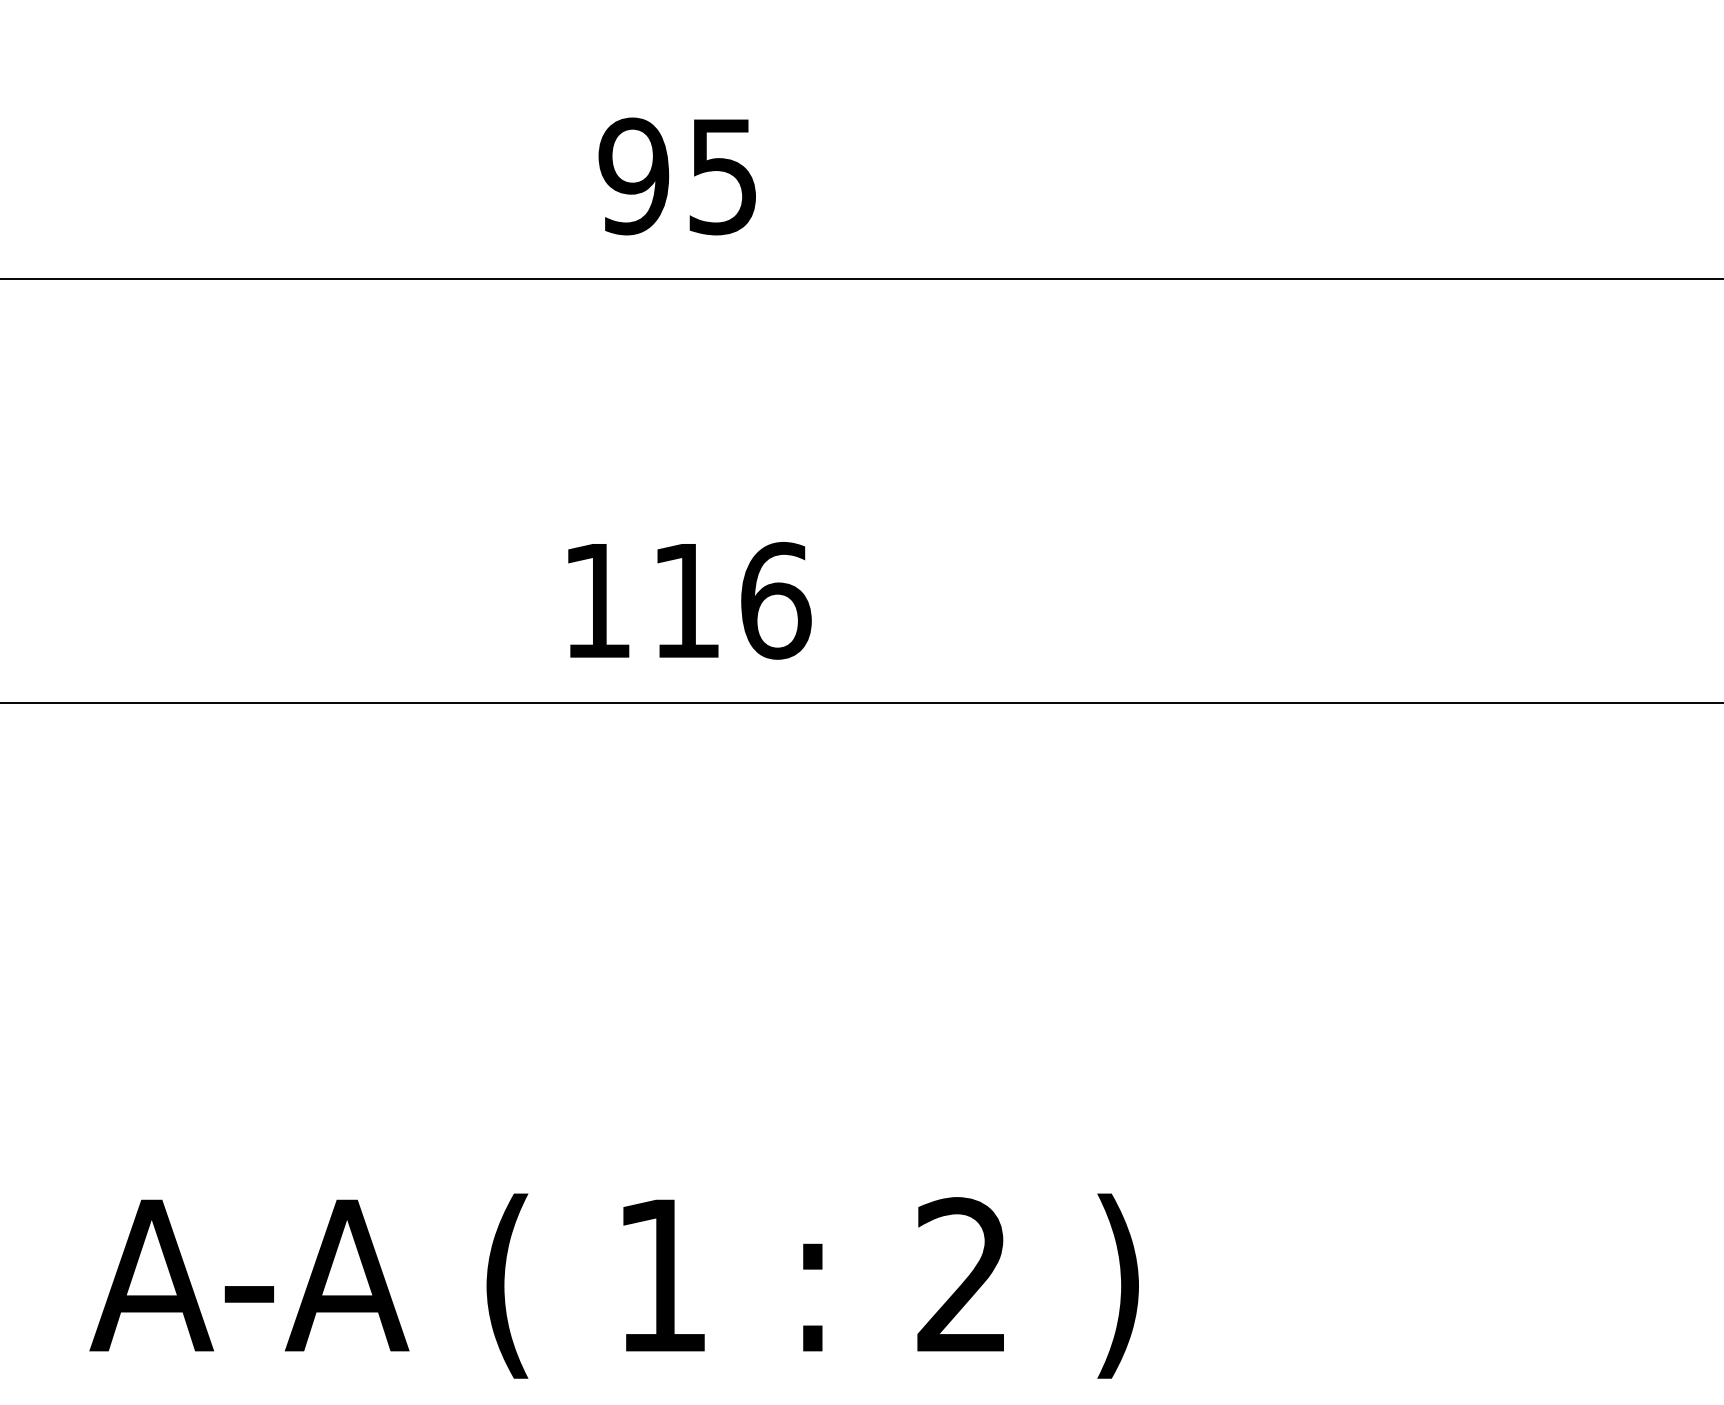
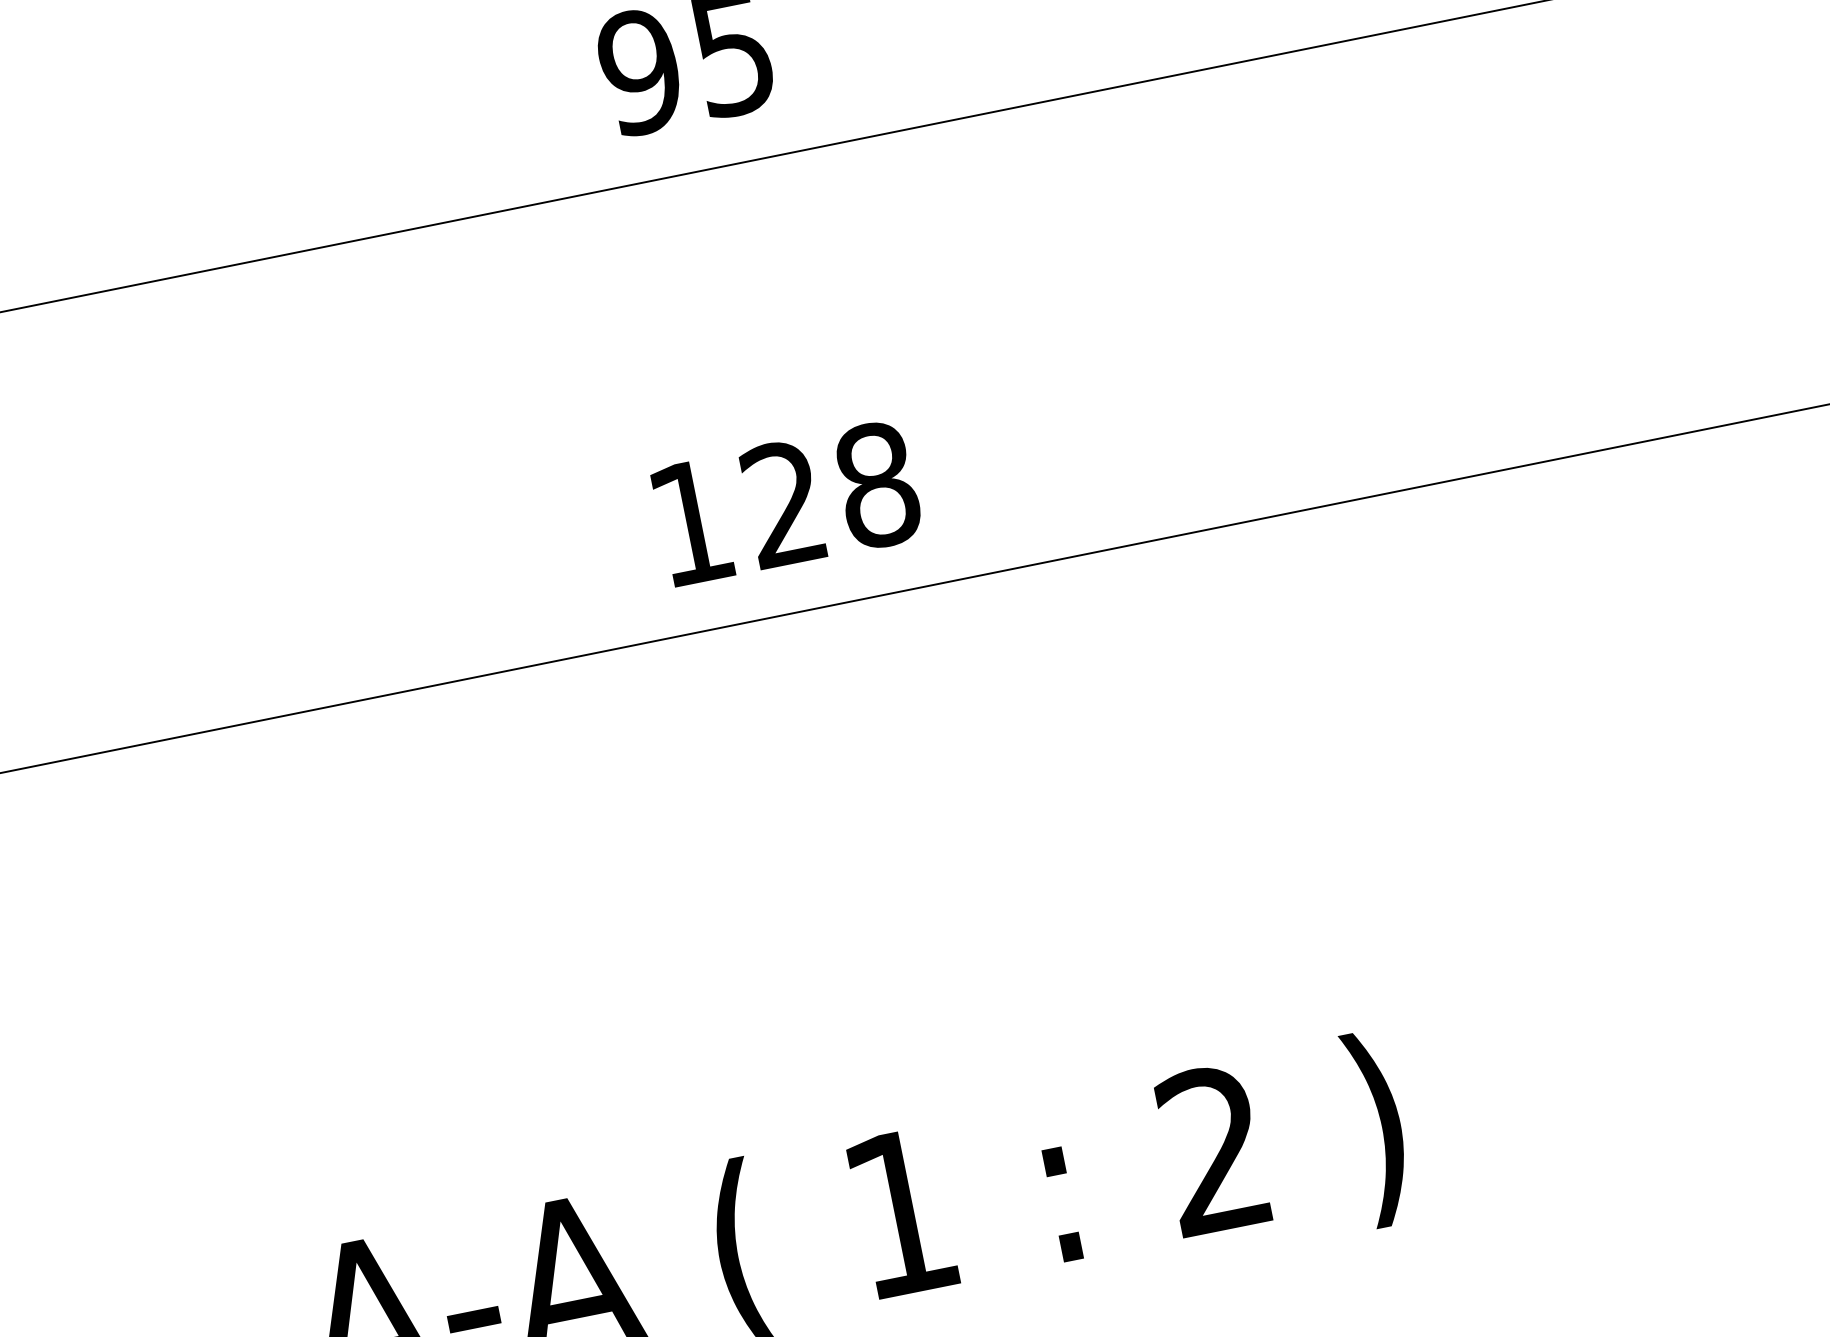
text: (731, 600) -> (831, 494), 116 -> 128

